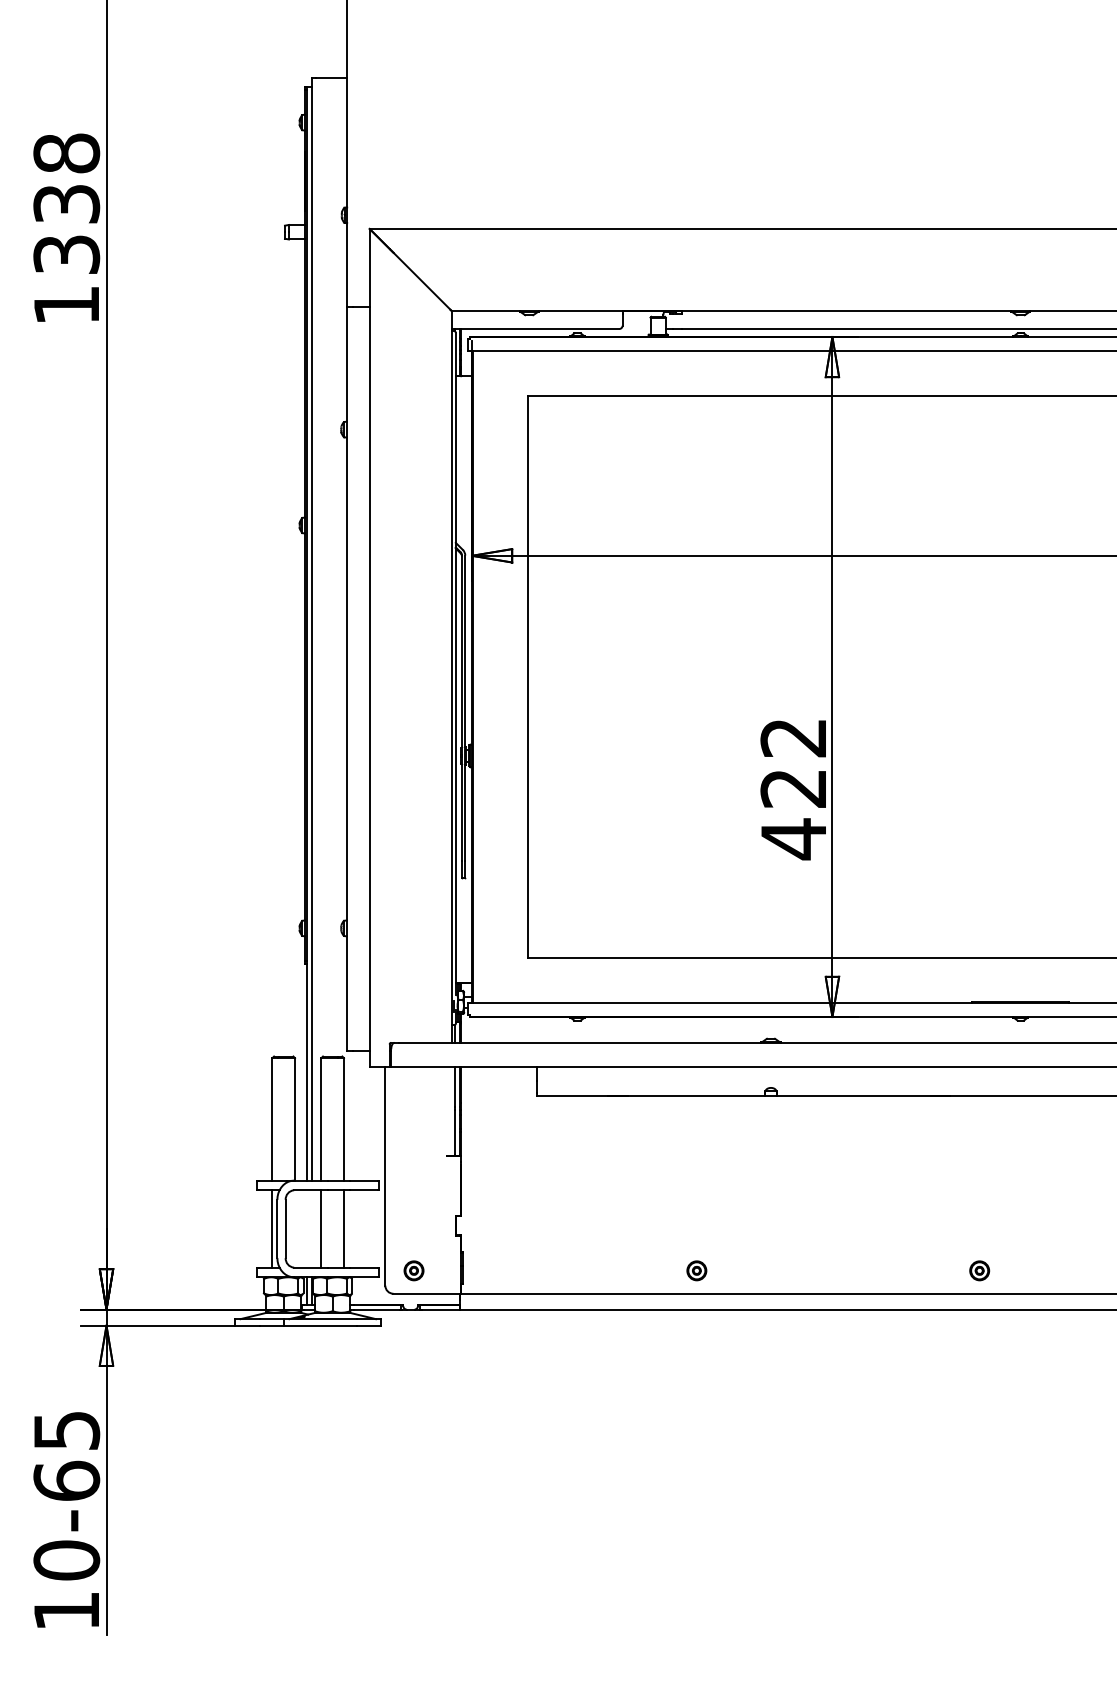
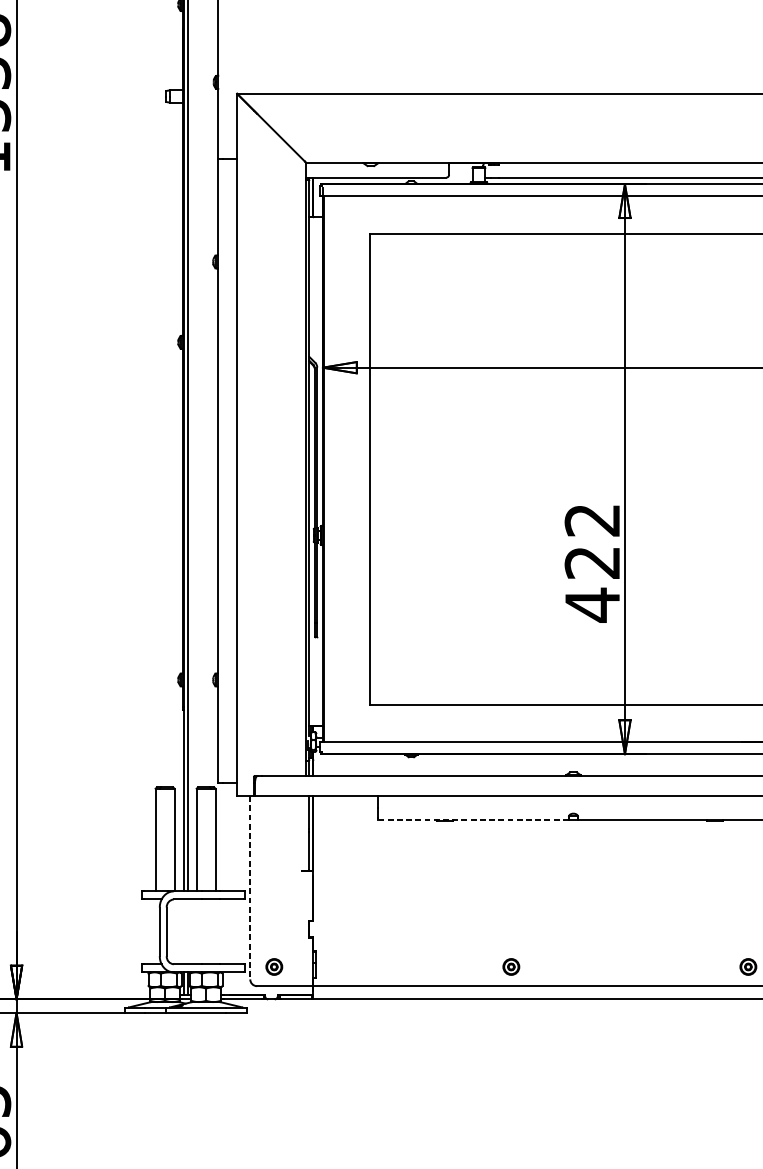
line: (650, 1095) -> (472, 820), solid -> dashed
line: (385, 1176) -> (250, 887), solid -> dashed
line: (272, 1228) -> (155, 931), removed
line: (321, 1228) -> (196, 931), removed
line: (343, 1228) -> (215, 931), removed

